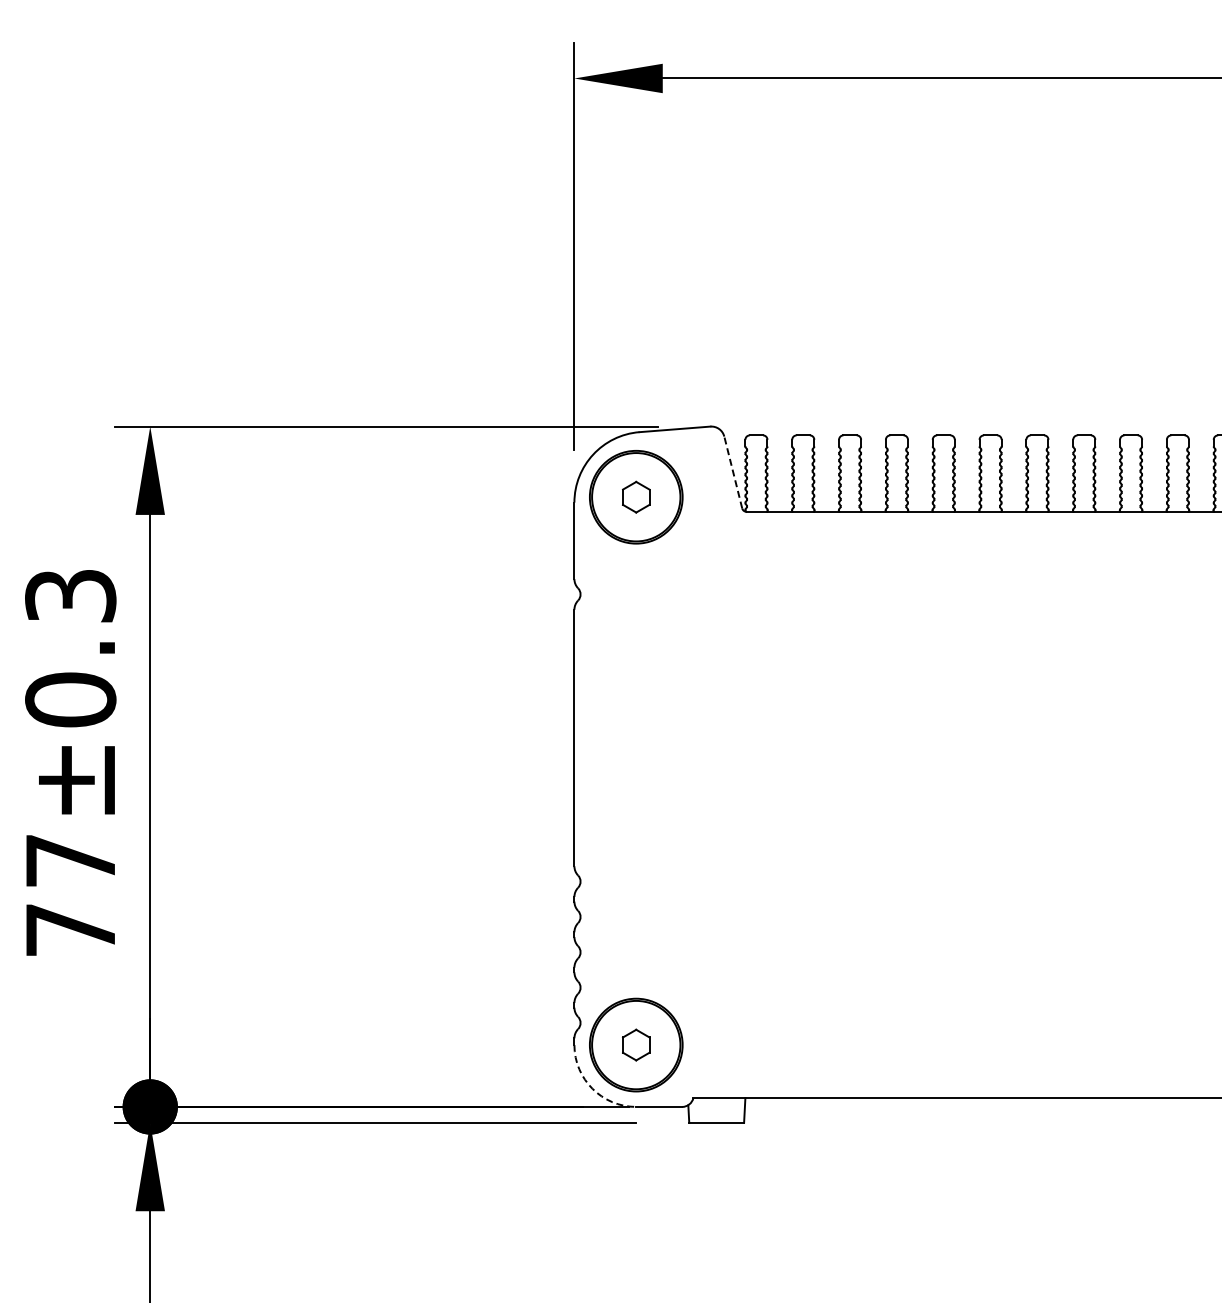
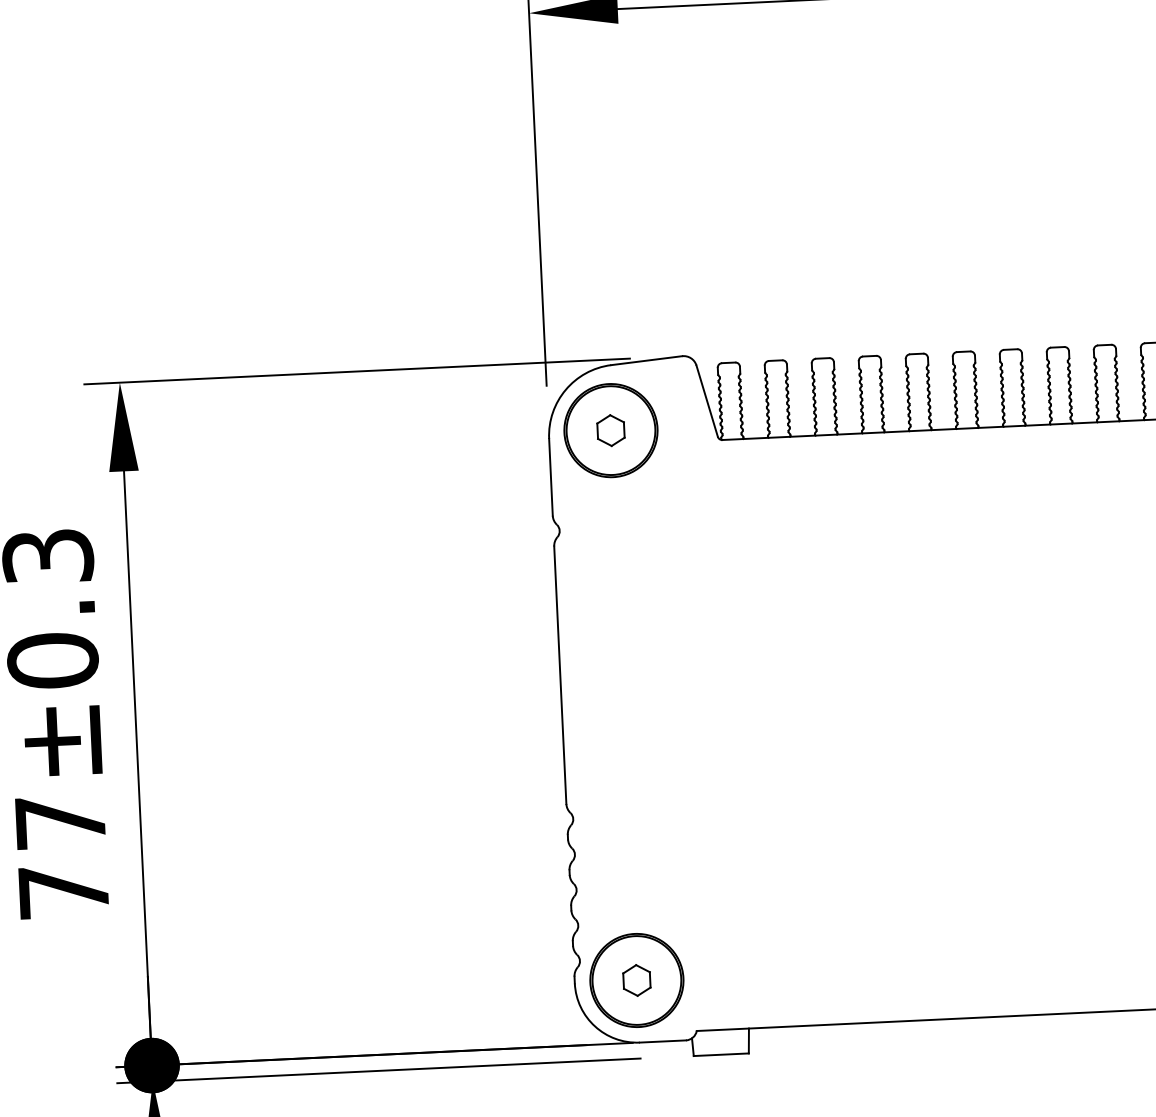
line: (733, 472) -> (707, 401), dashed -> solid
arc: (592, 1088) -> (595, 1026), dashed -> solid

